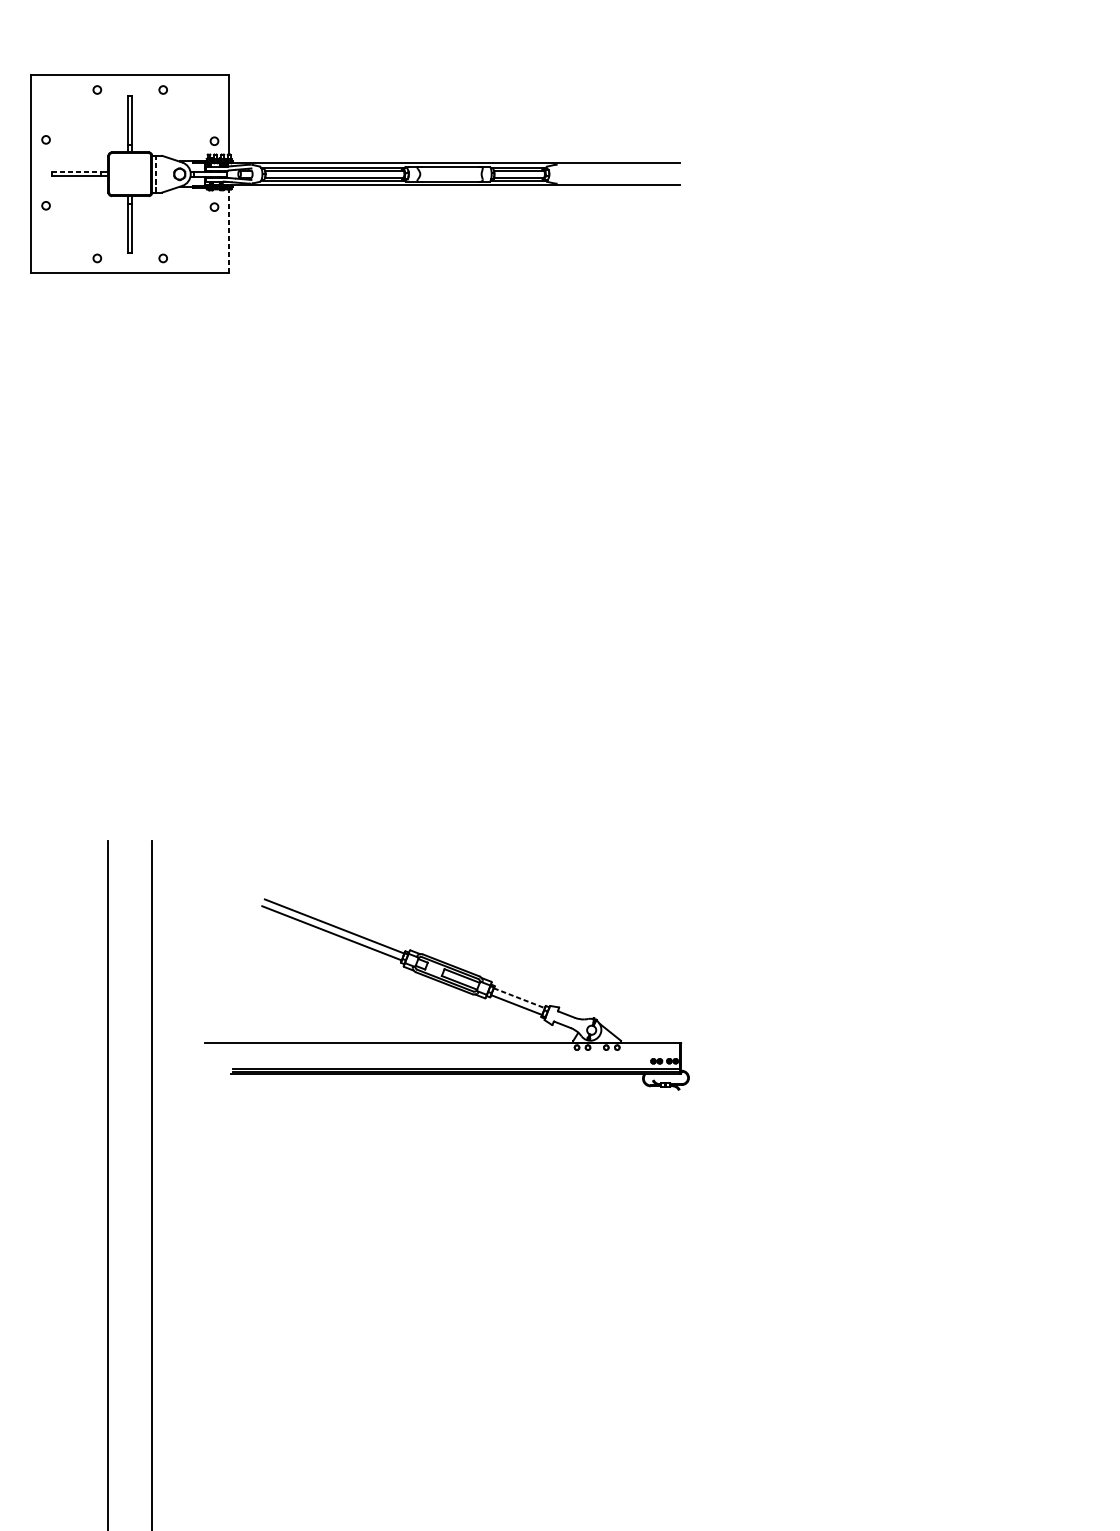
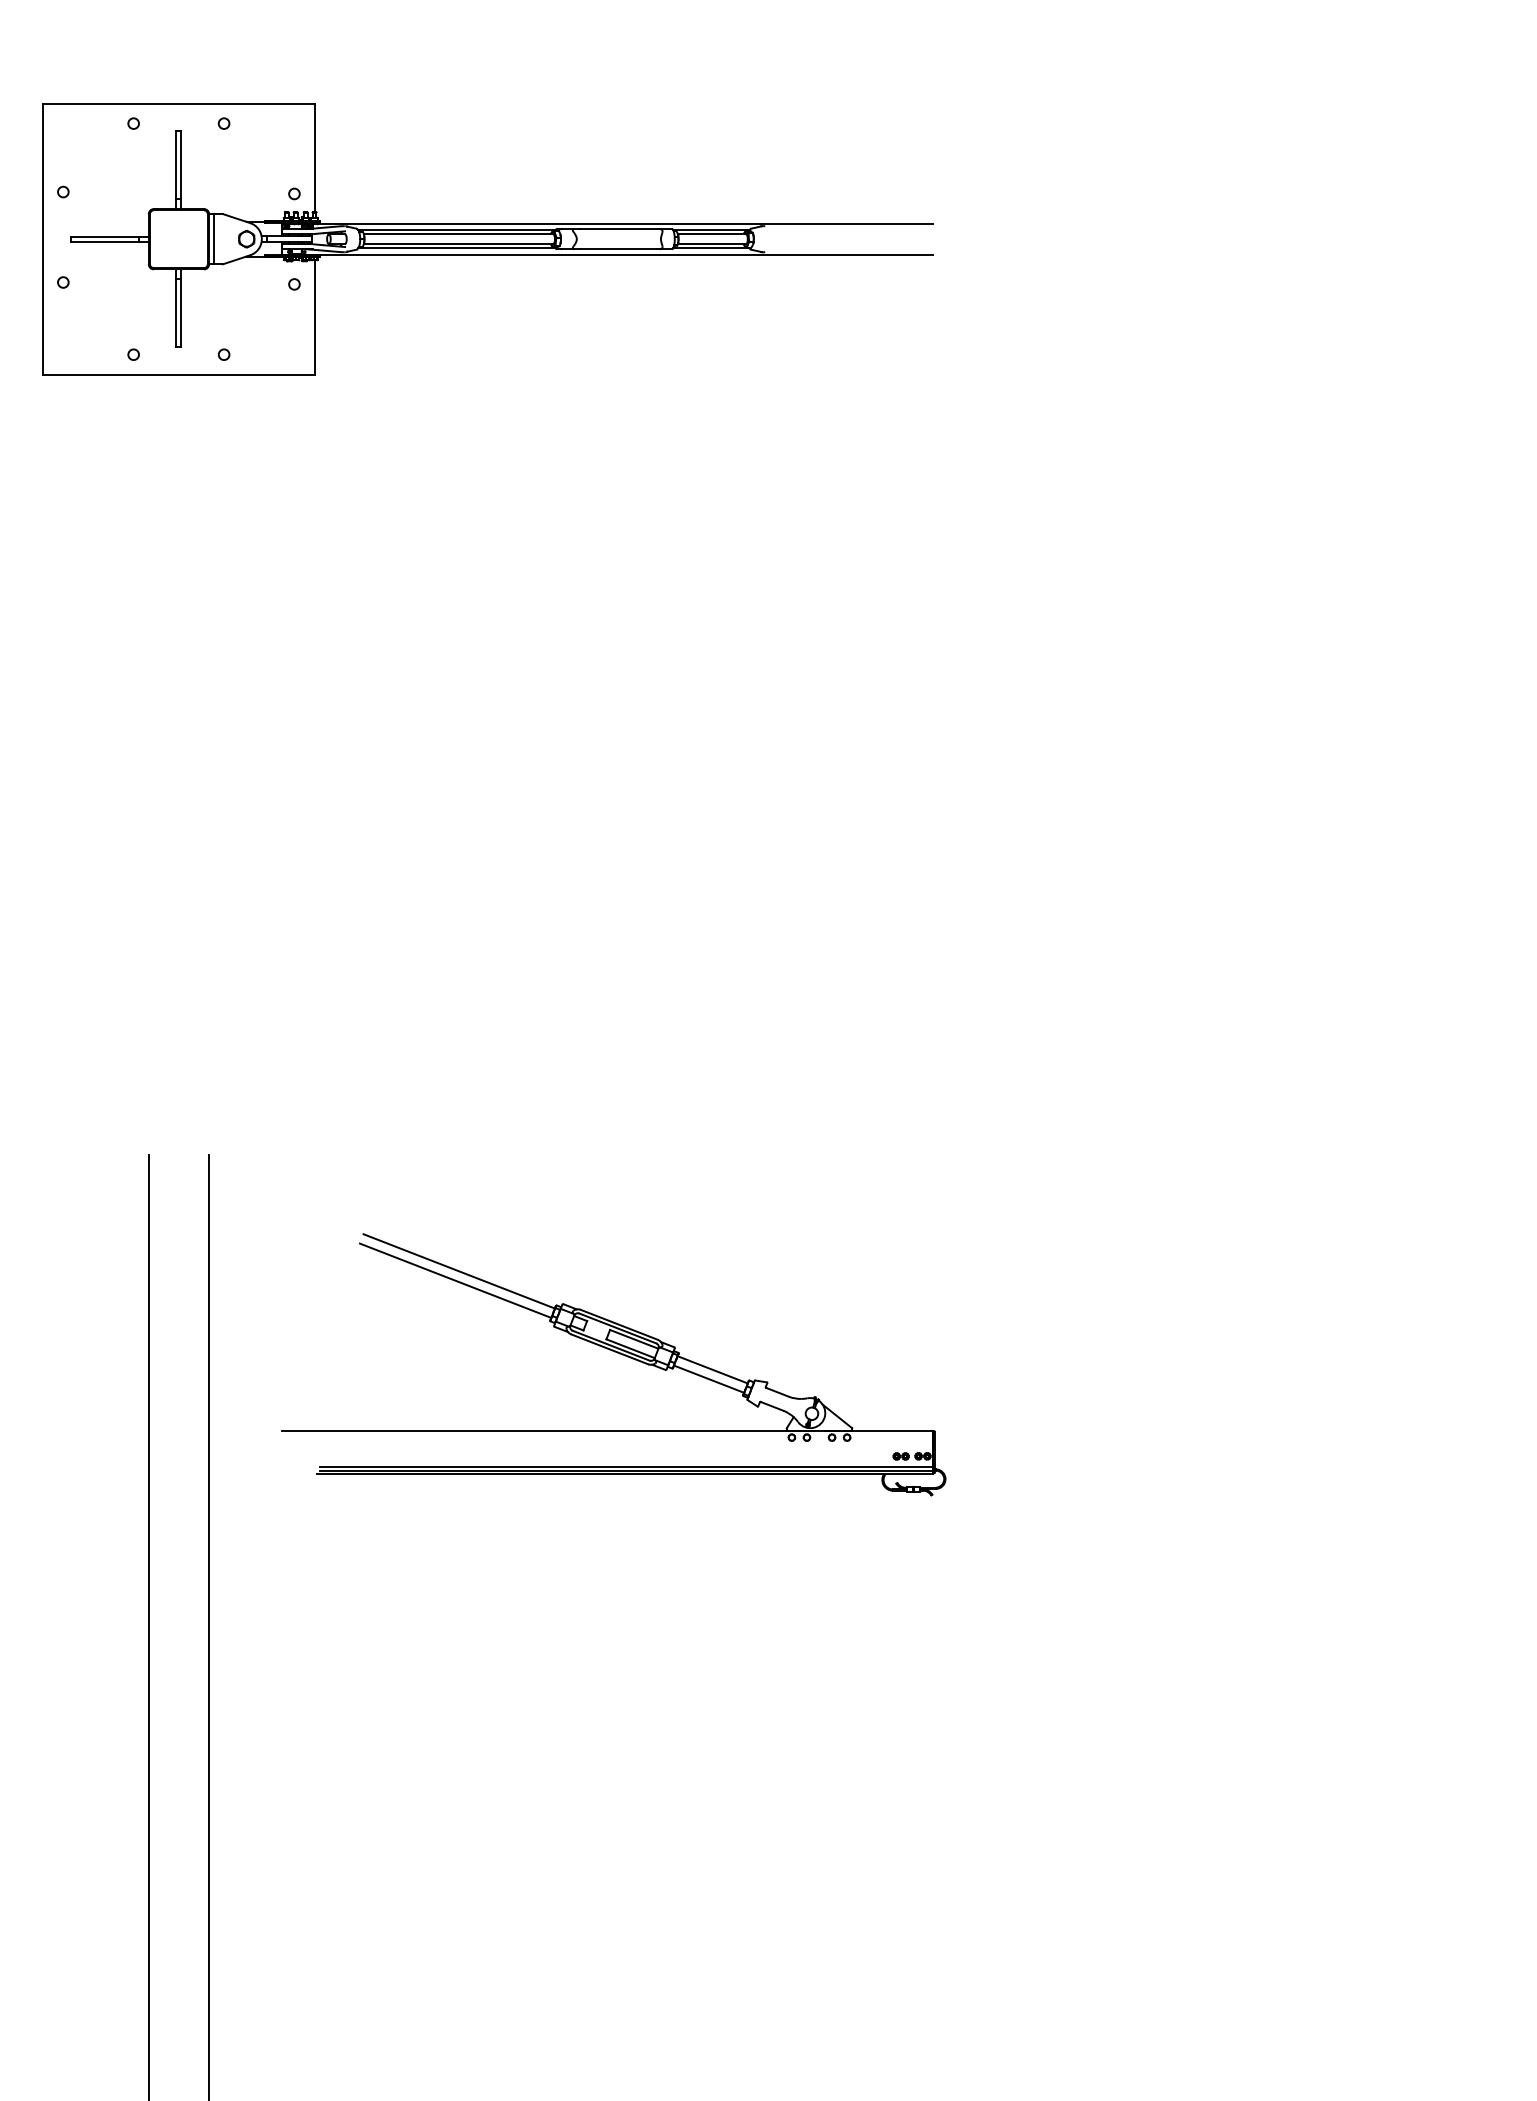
line: (76, 172) -> (104, 236), dashed -> solid
line: (156, 173) -> (214, 238), dashed -> solid
line: (229, 230) -> (314, 316), dashed -> solid
line: (519, 997) -> (712, 1369), dashed -> solid

